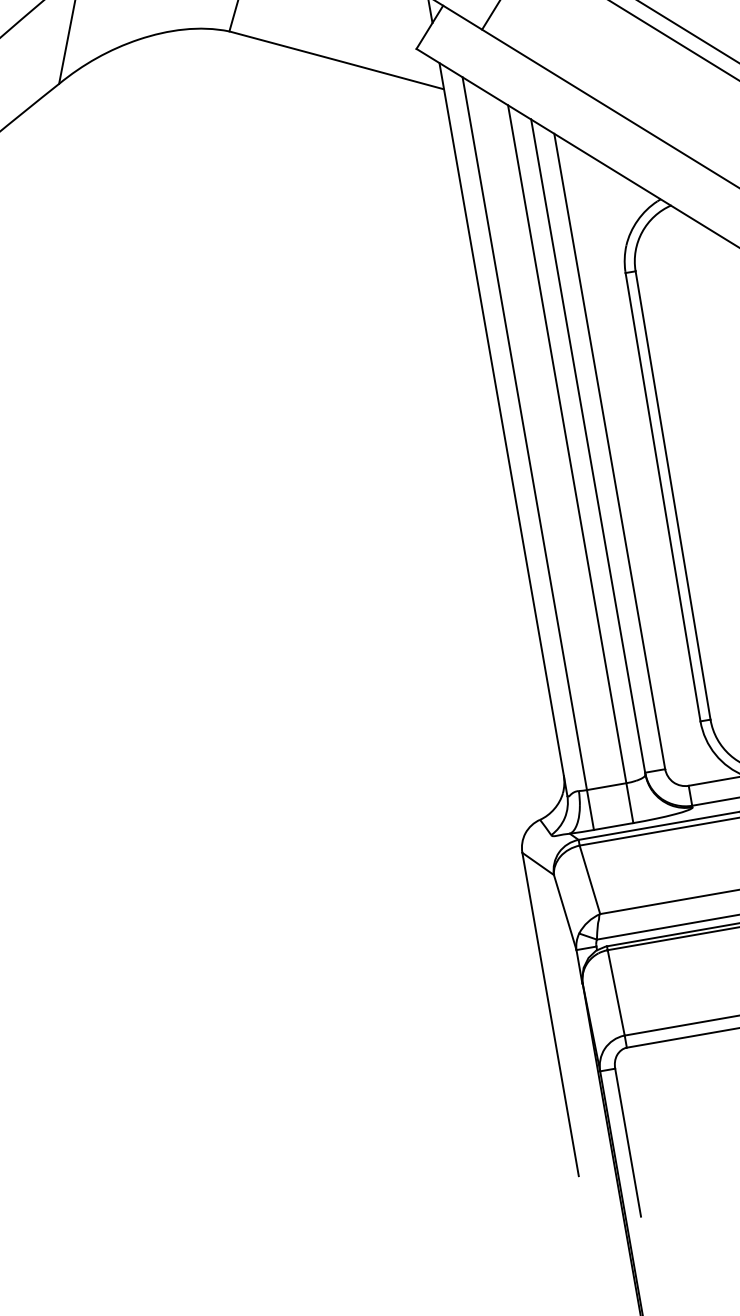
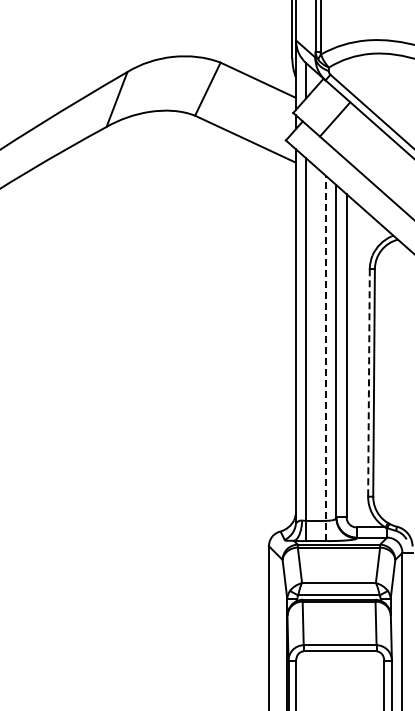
line: (571, 463) -> (326, 358), solid -> dashed
line: (661, 496) -> (368, 382), solid -> dashed

